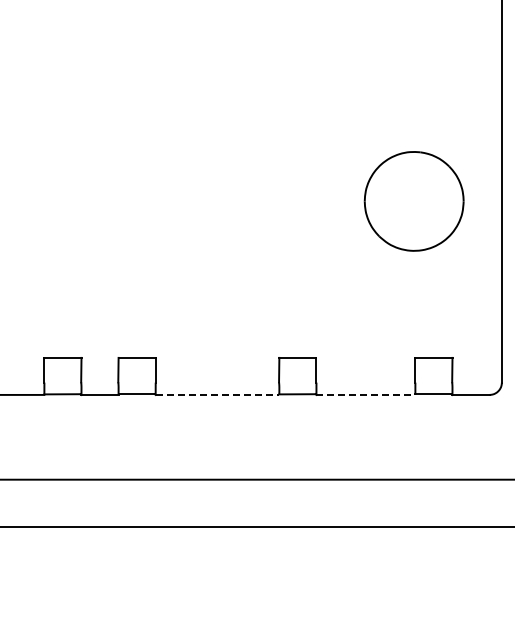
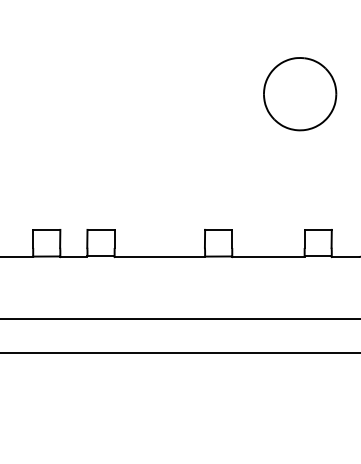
part: (413, 201) -> (299, 94), moved
line: (217, 394) -> (159, 256), dashed -> solid
line: (366, 394) -> (268, 256), dashed -> solid

